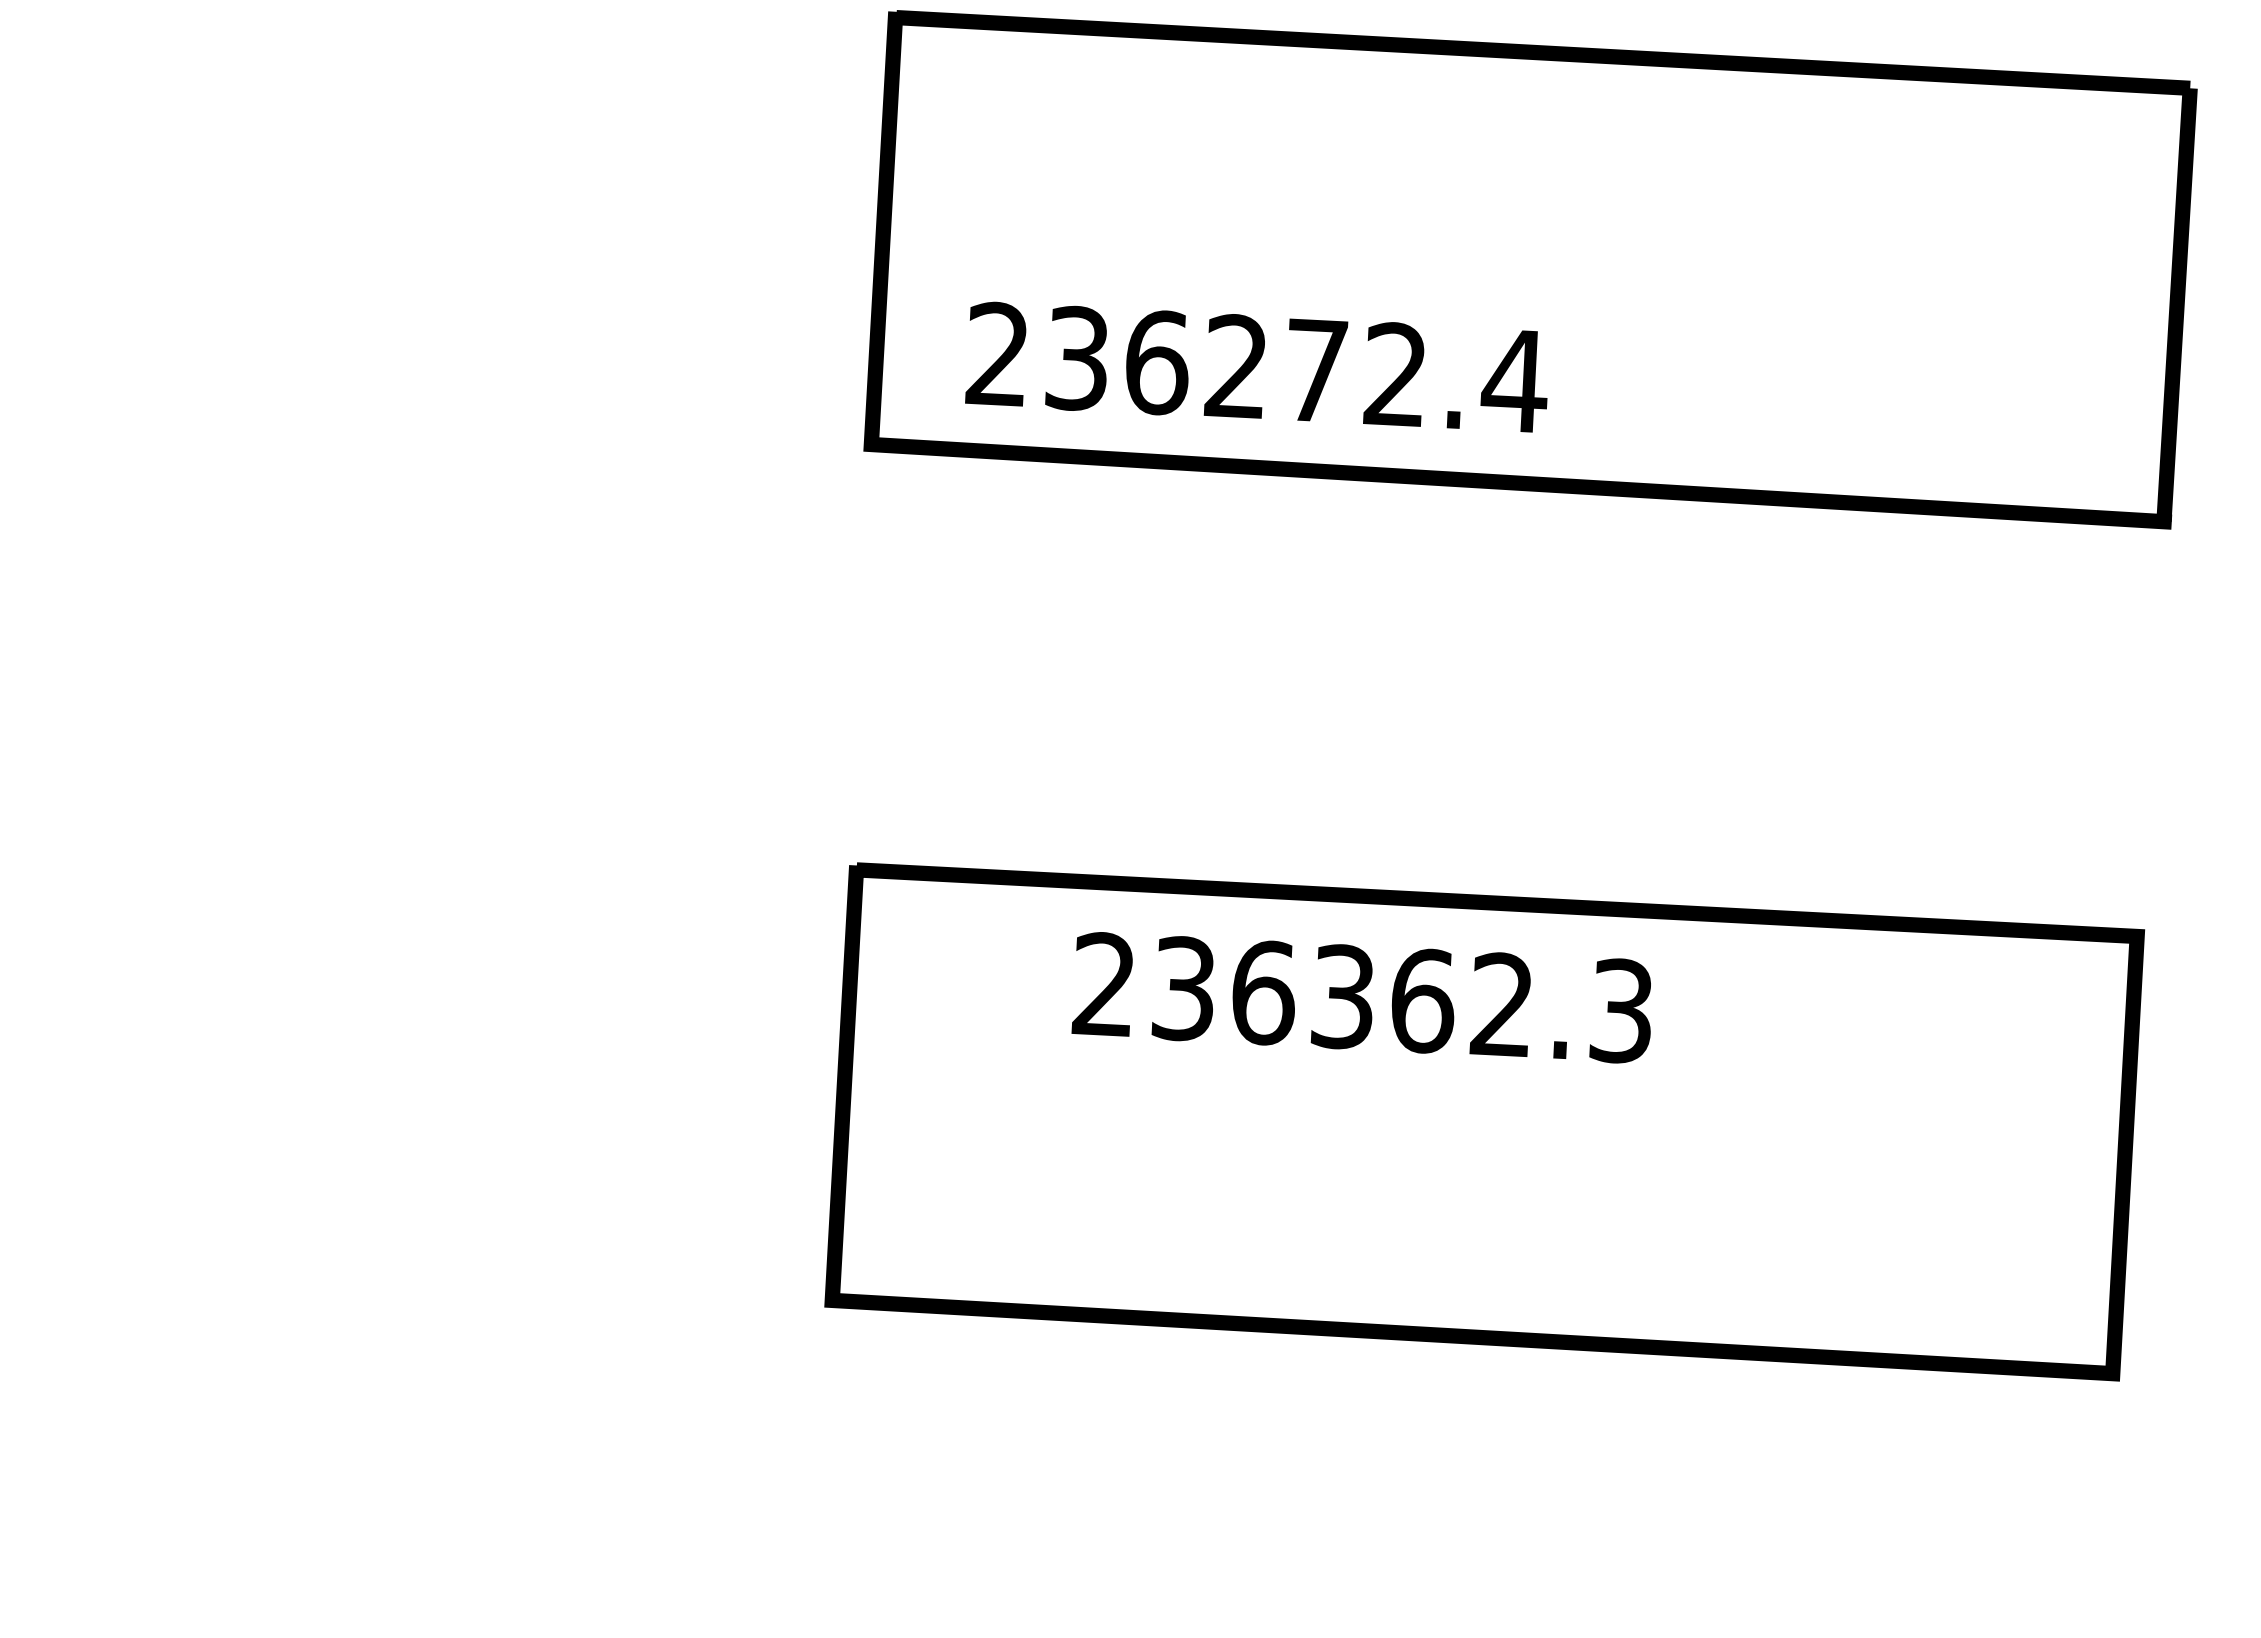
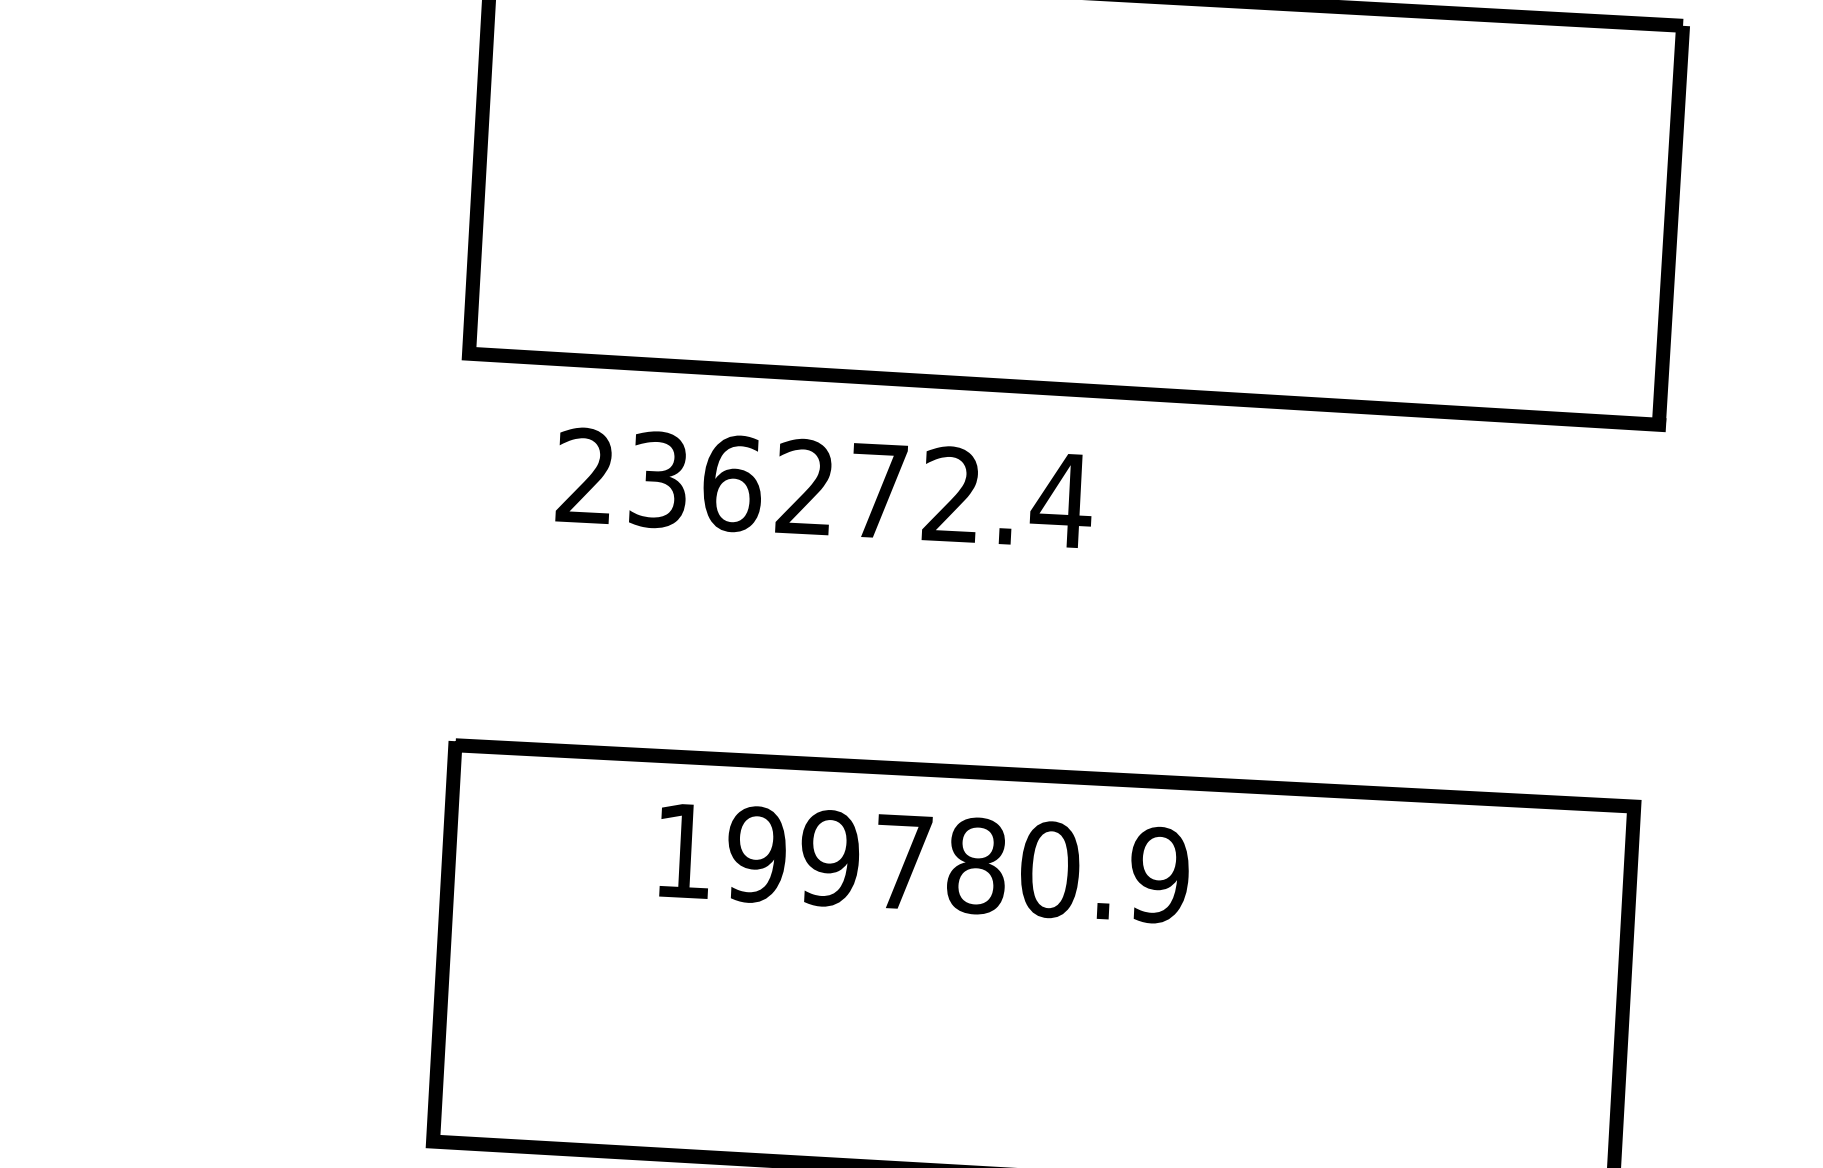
text: (1256, 366) -> (823, 487), moved
text: (1362, 997) -> (921, 862), 236362.3 -> 199780.9

